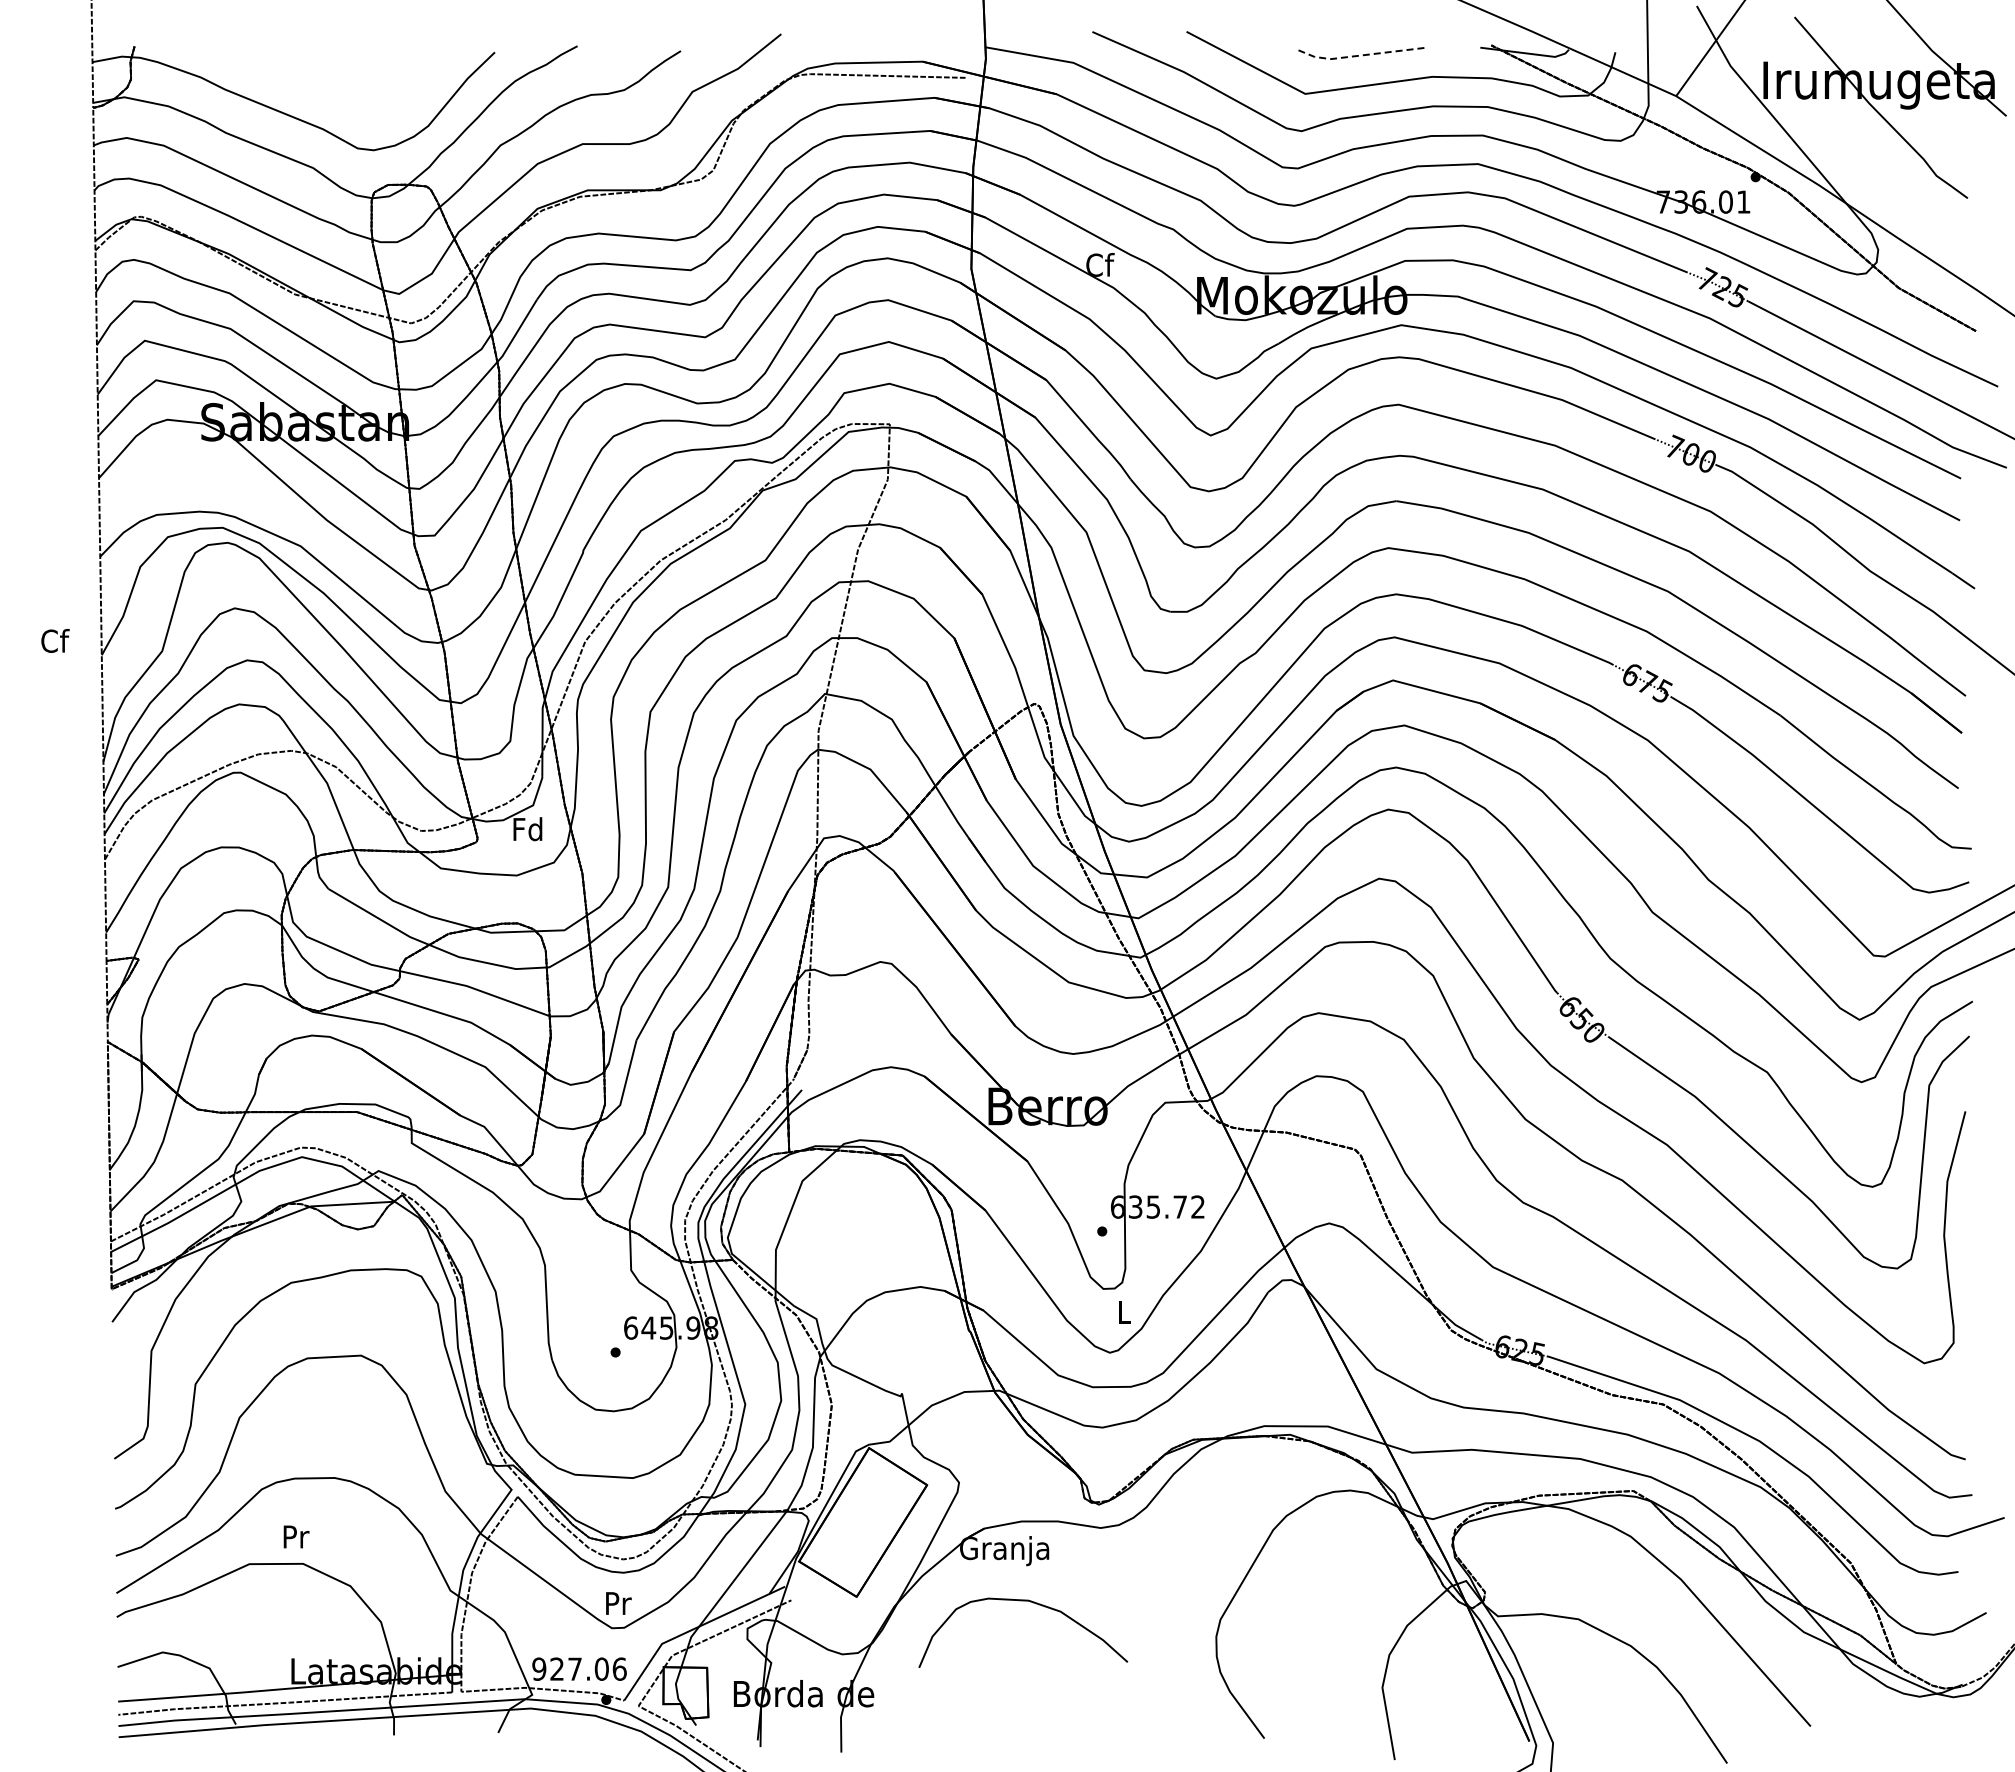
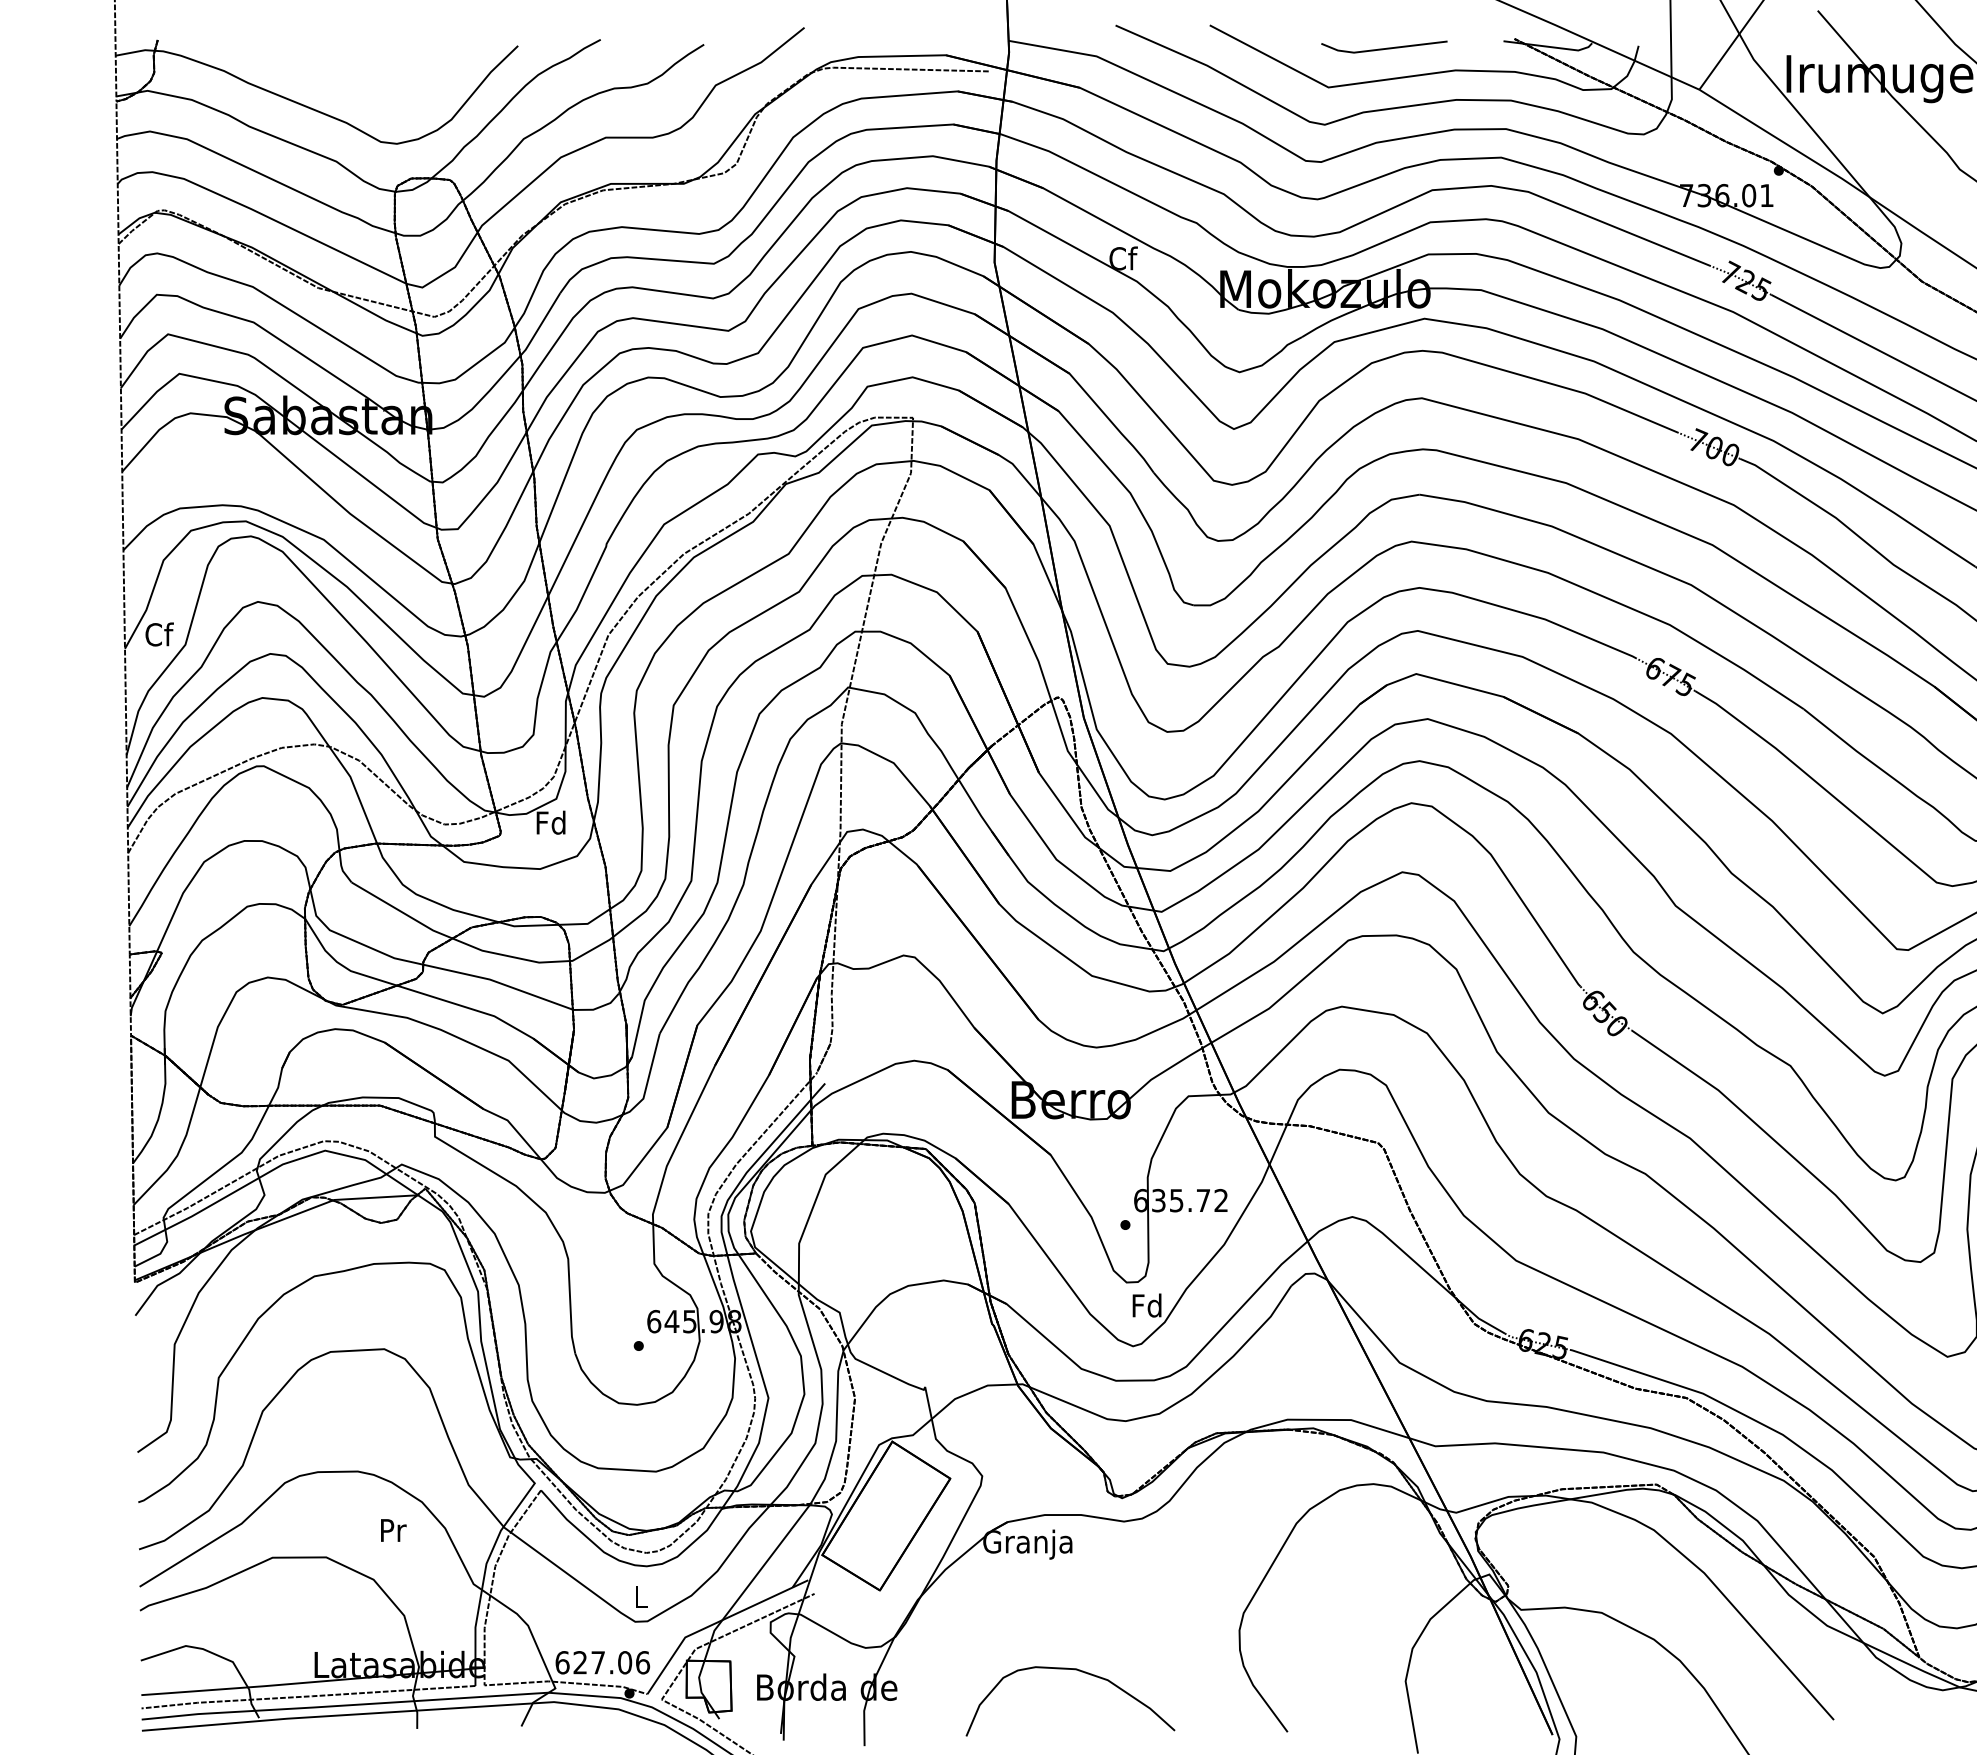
line: (1359, 55) -> (1382, 49), dashed -> solid
text: (55, 640) -> (159, 634), moved
text: (1123, 1311) -> (1146, 1305), L -> Fd
text: (296, 1536) -> (393, 1530), moved
text: (618, 1603) -> (641, 1597), Pr -> L
curve: (1033, 1603) -> (1080, 1672), moved
text: (539, 1668) -> (562, 1662), 927.06 -> 627.06

